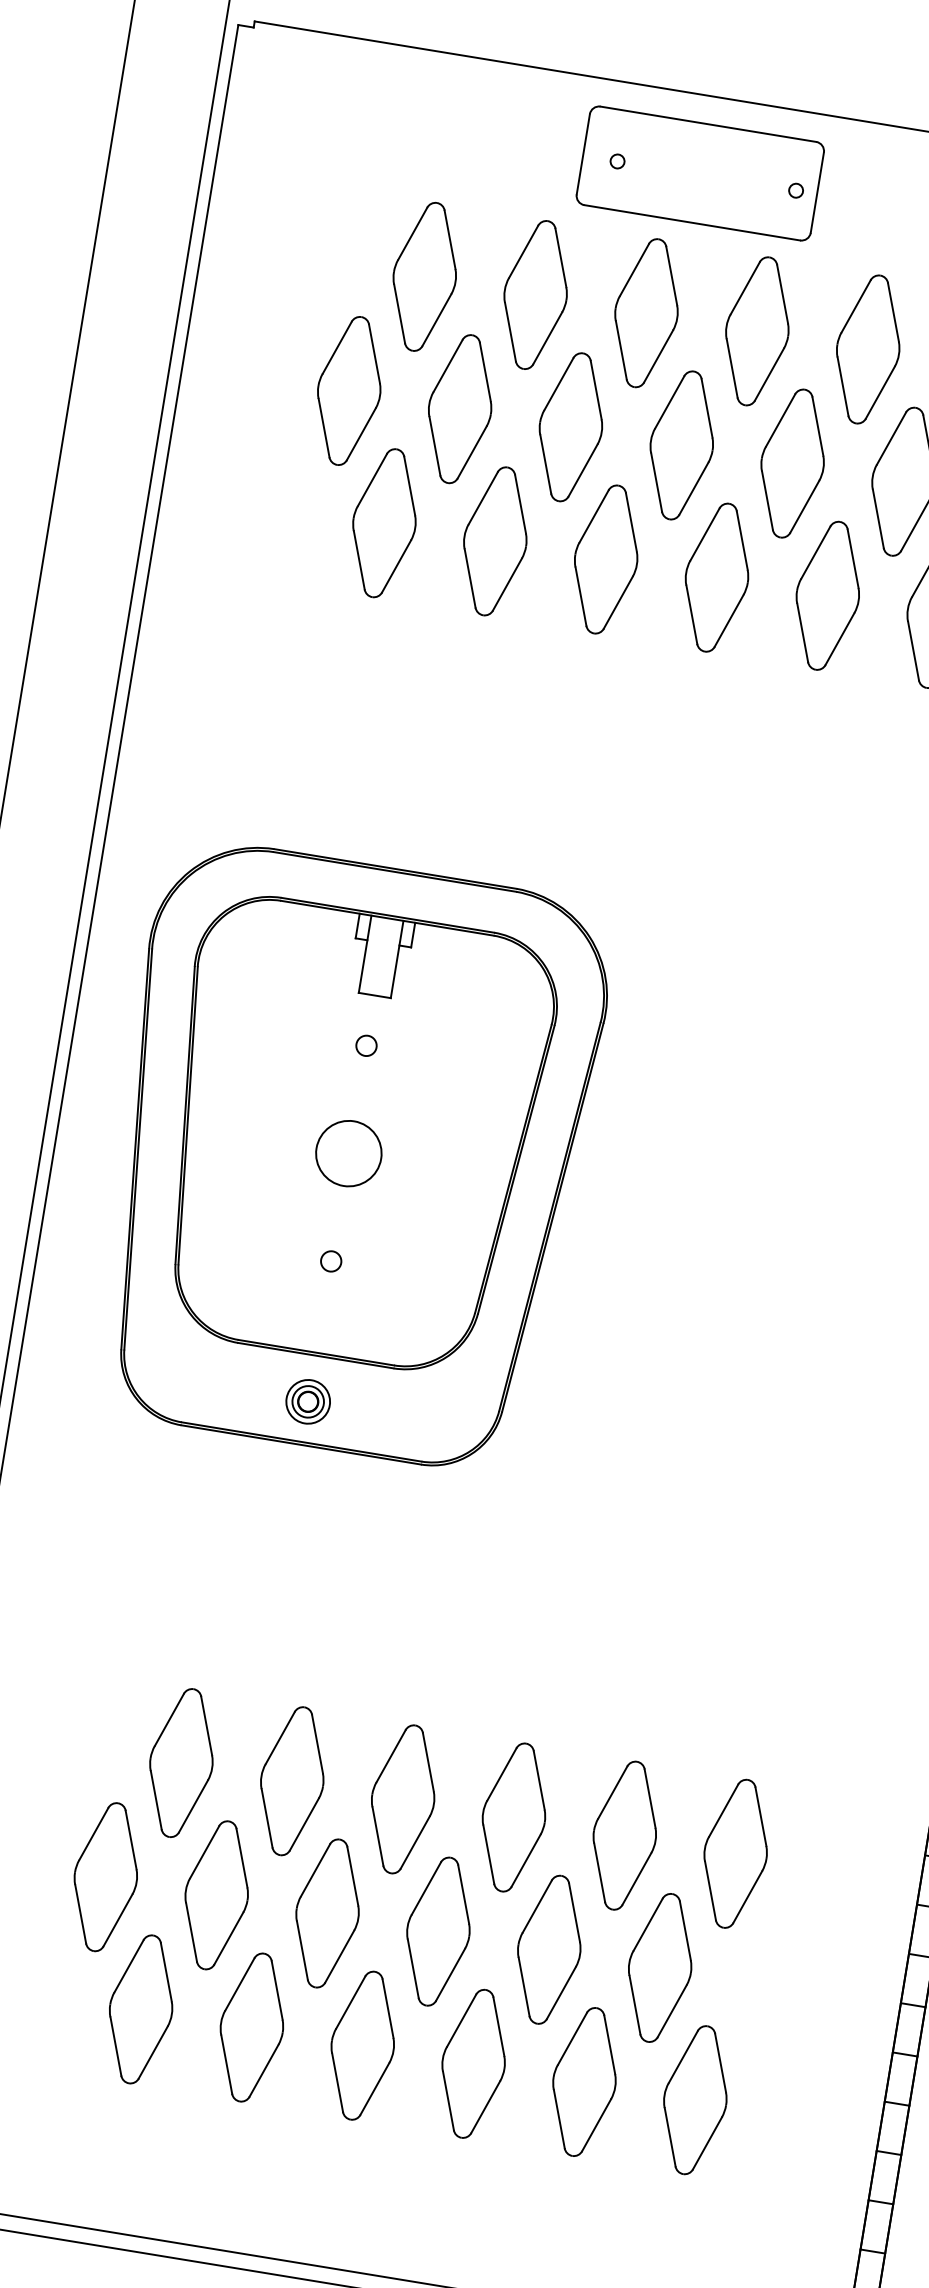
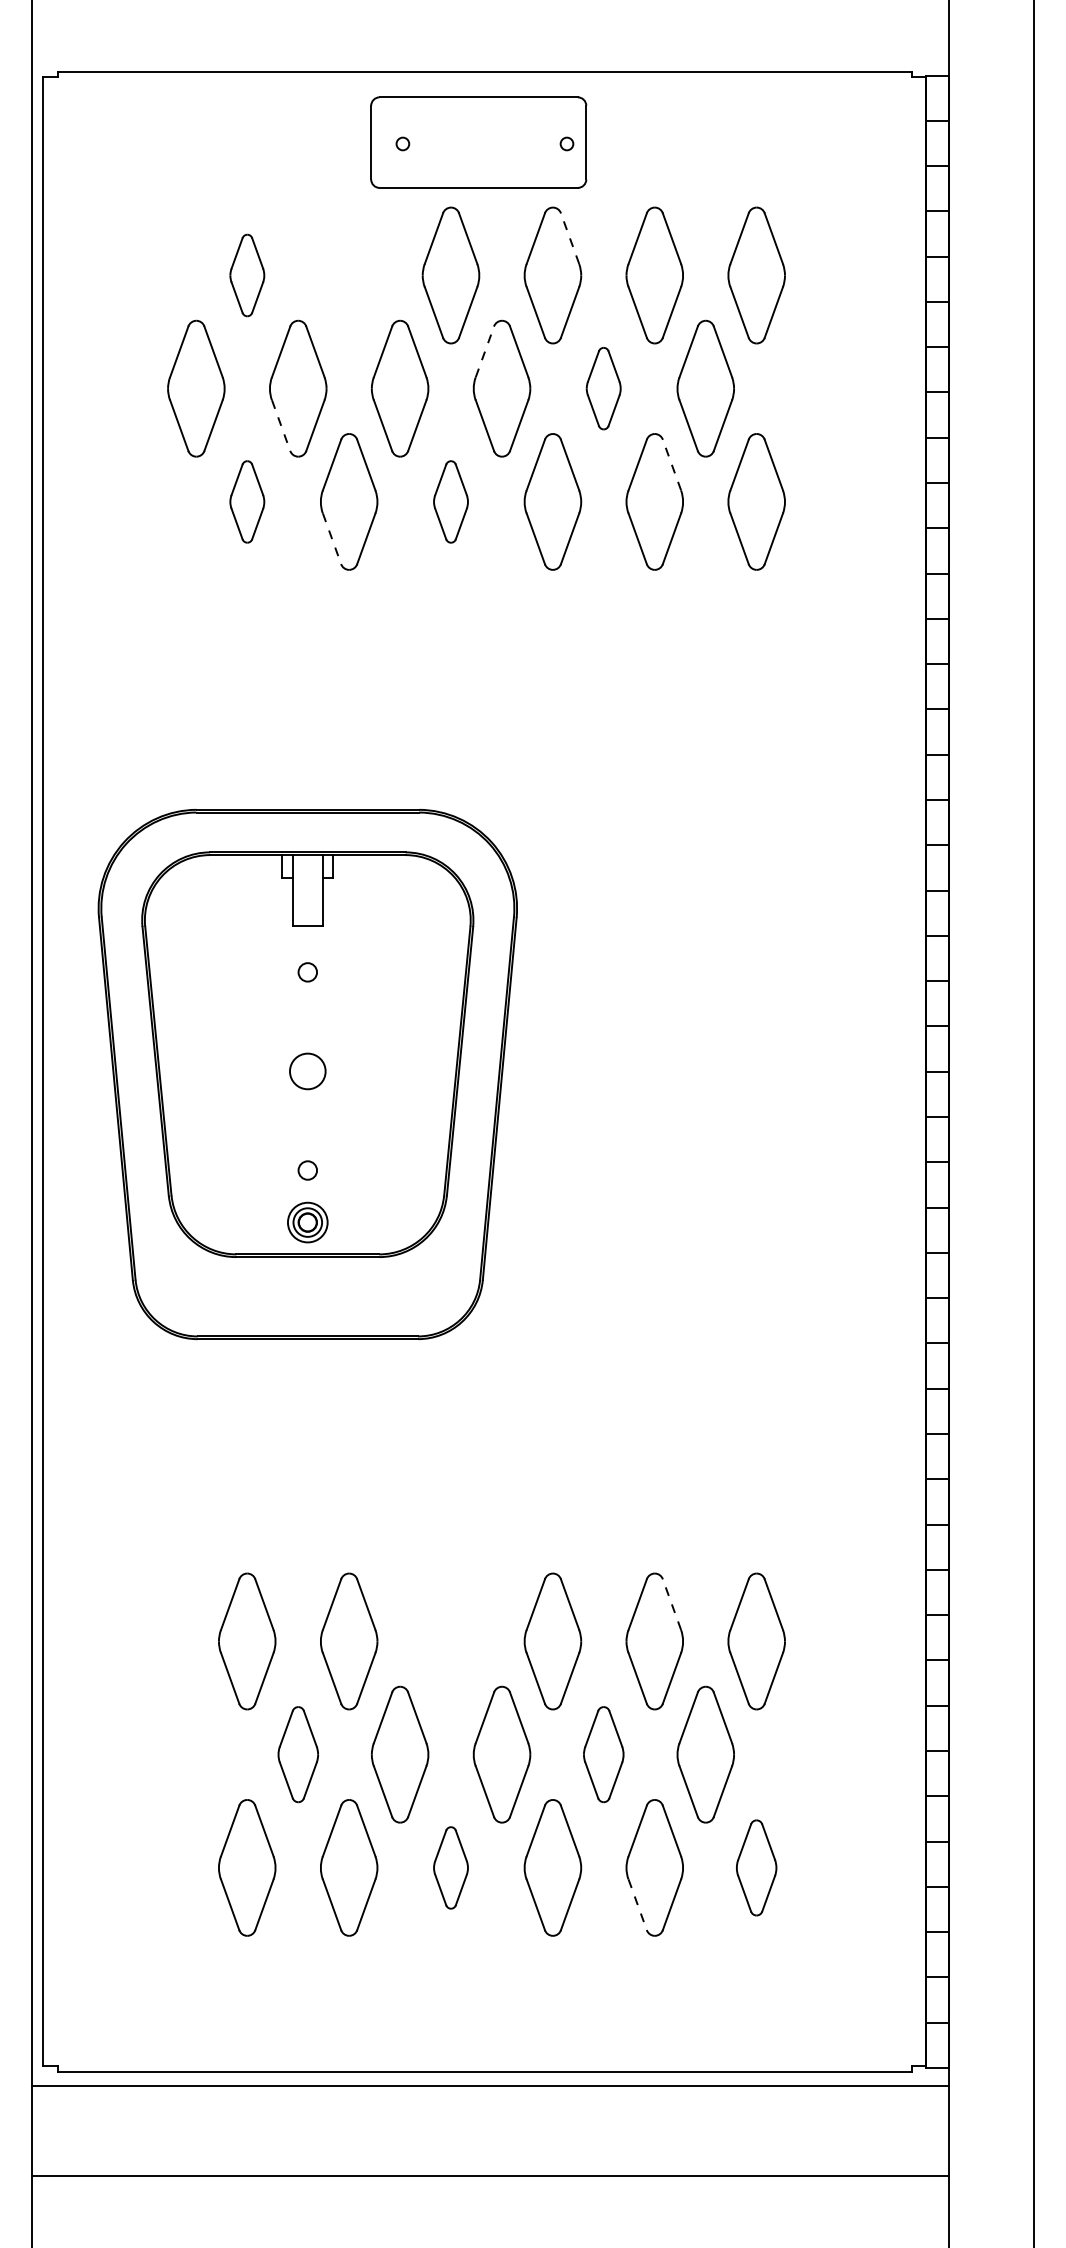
part: (425, 276) -> (247, 275), size x0.6
line: (783, 294) -> (570, 238), solid -> dashed
part: (536, 295) -> (349, 275), removed
line: (669, 401) -> (484, 351), solid -> dashed
line: (435, 446) -> (281, 425), solid -> dashed
part: (792, 463) -> (603, 388), size x0.6
part: (384, 522) -> (247, 501), size x0.6
part: (605, 558) -> (450, 501), size x0.6
line: (852, 559) -> (671, 465), solid -> dashed
line: (470, 578) -> (332, 538), solid -> dashed
circle: (348, 1153) -> (307, 1071), size x0.6
part: (307, 1401) -> (307, 1222), moved
line: (649, 1798) -> (671, 1604), solid -> dashed
part: (402, 1799) -> (450, 1641), removed
part: (106, 1876) -> (196, 1754), removed
part: (217, 1895) -> (298, 1754), size x0.7
part: (548, 1949) -> (603, 1754), size x0.7
part: (362, 2045) -> (450, 1867), size x0.6
part: (695, 2099) -> (756, 1867), size x0.7
line: (559, 2118) -> (637, 1904), solid -> dashed

